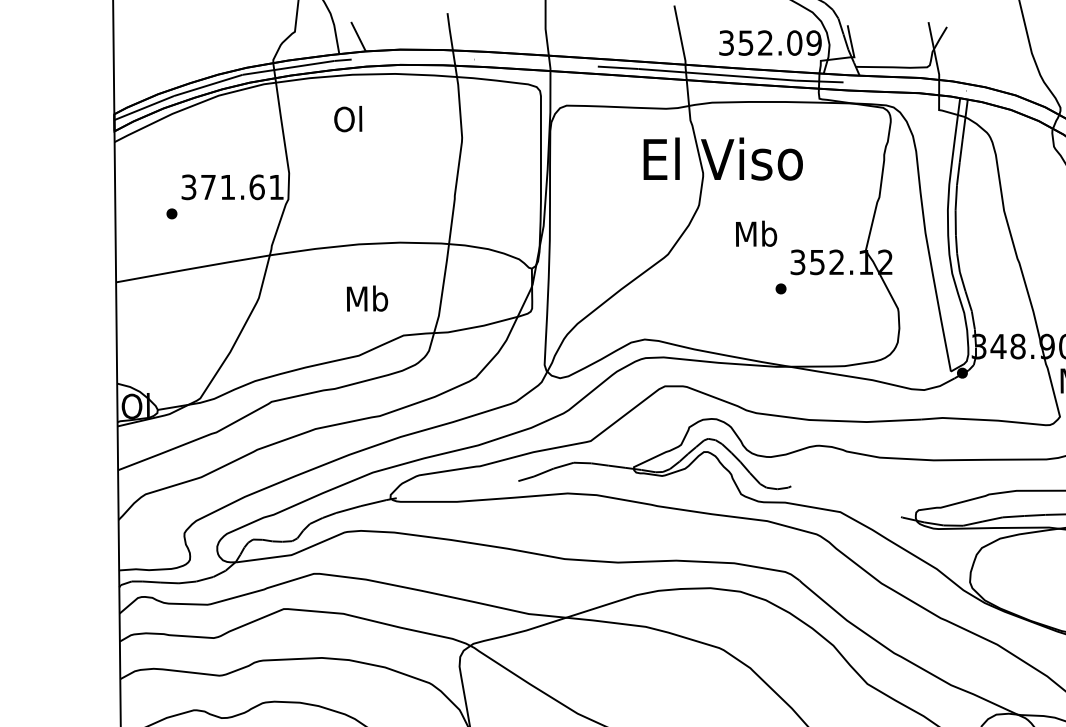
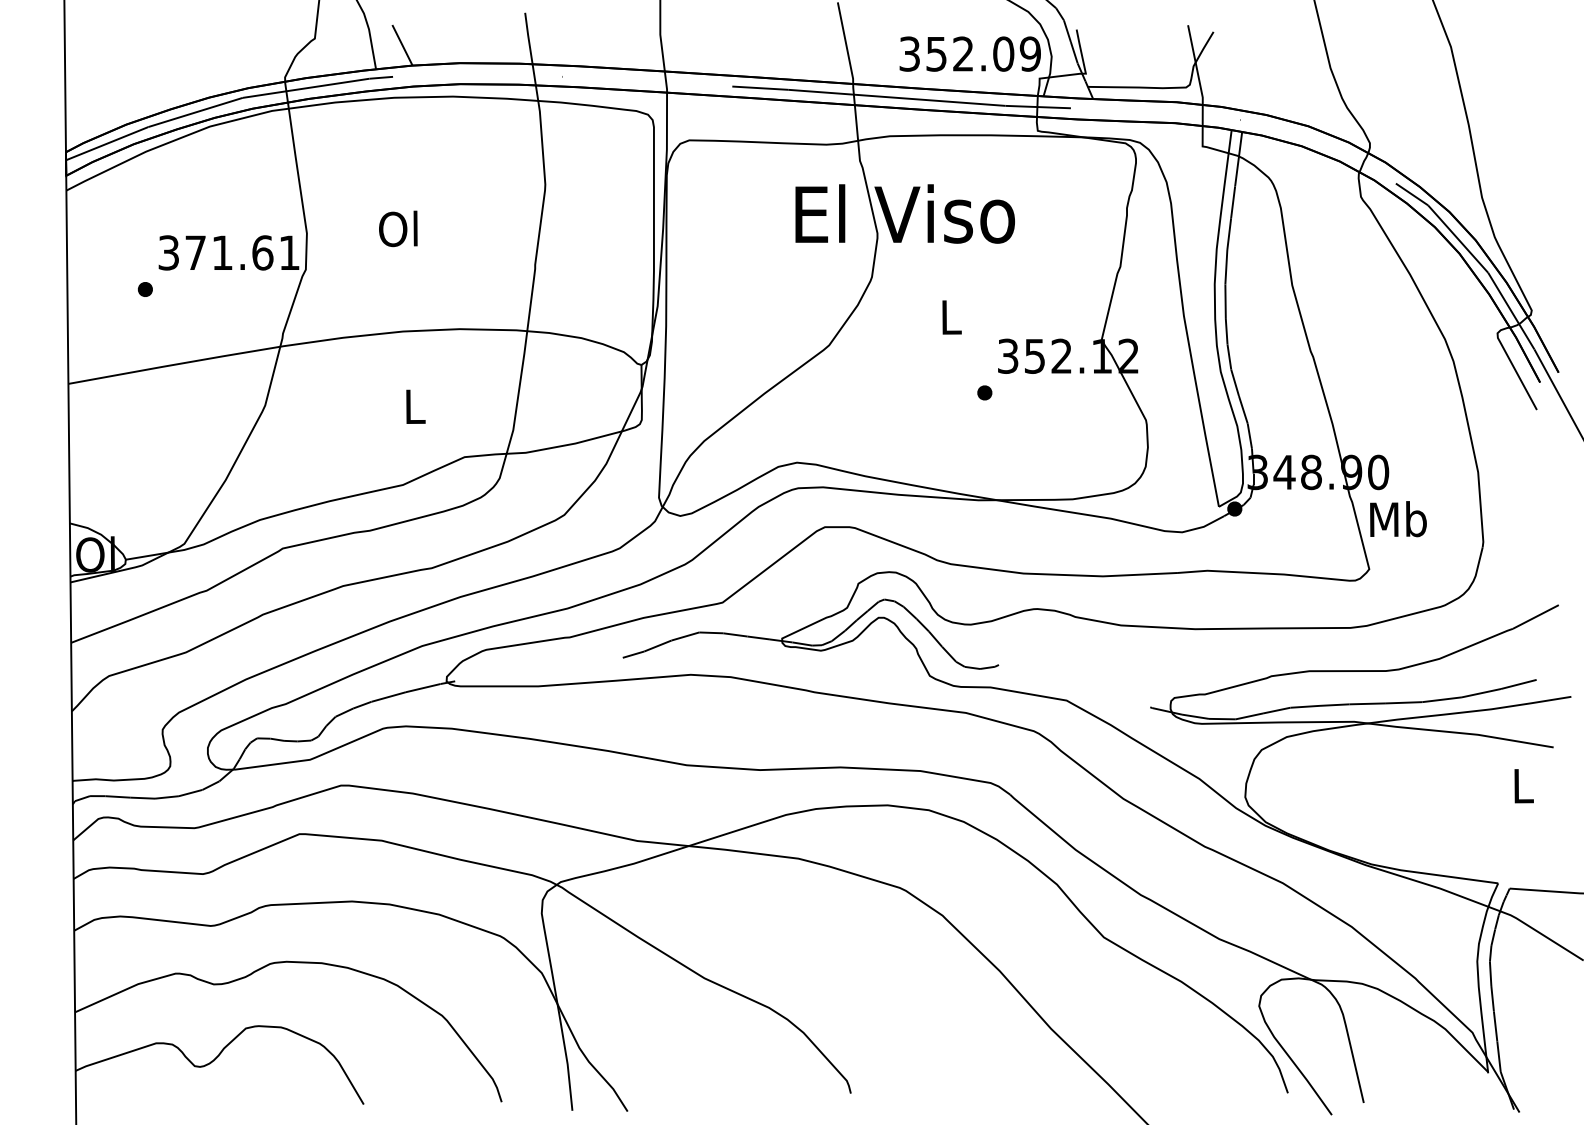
text: (348, 118) -> (398, 228), moved
text: (756, 233) -> (950, 316), Mb -> L
text: (367, 298) -> (414, 406), Mb -> L

